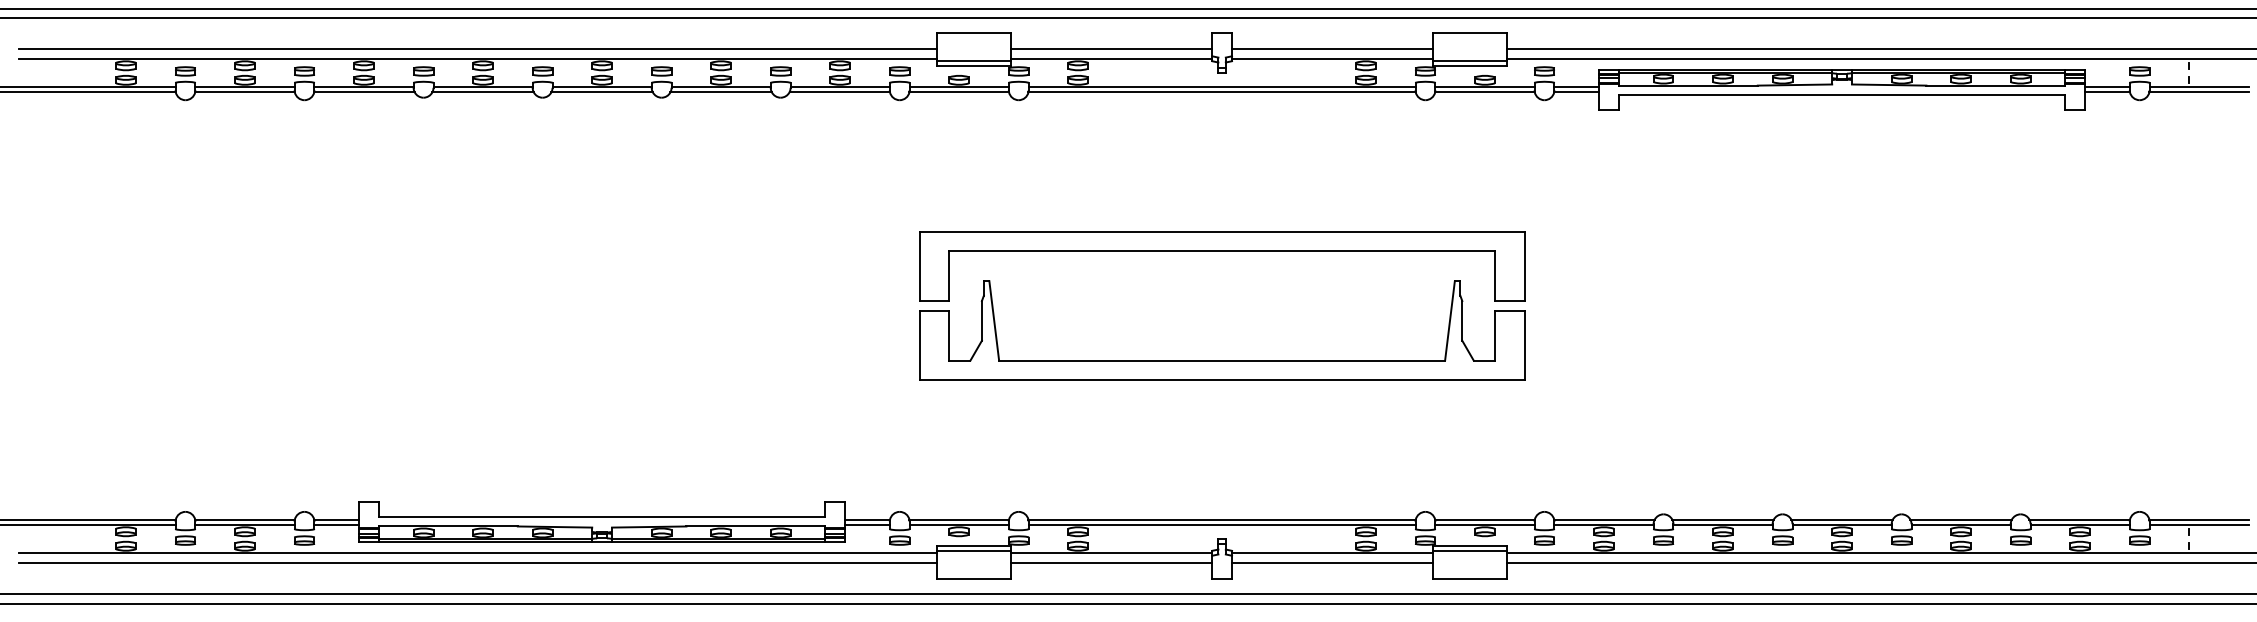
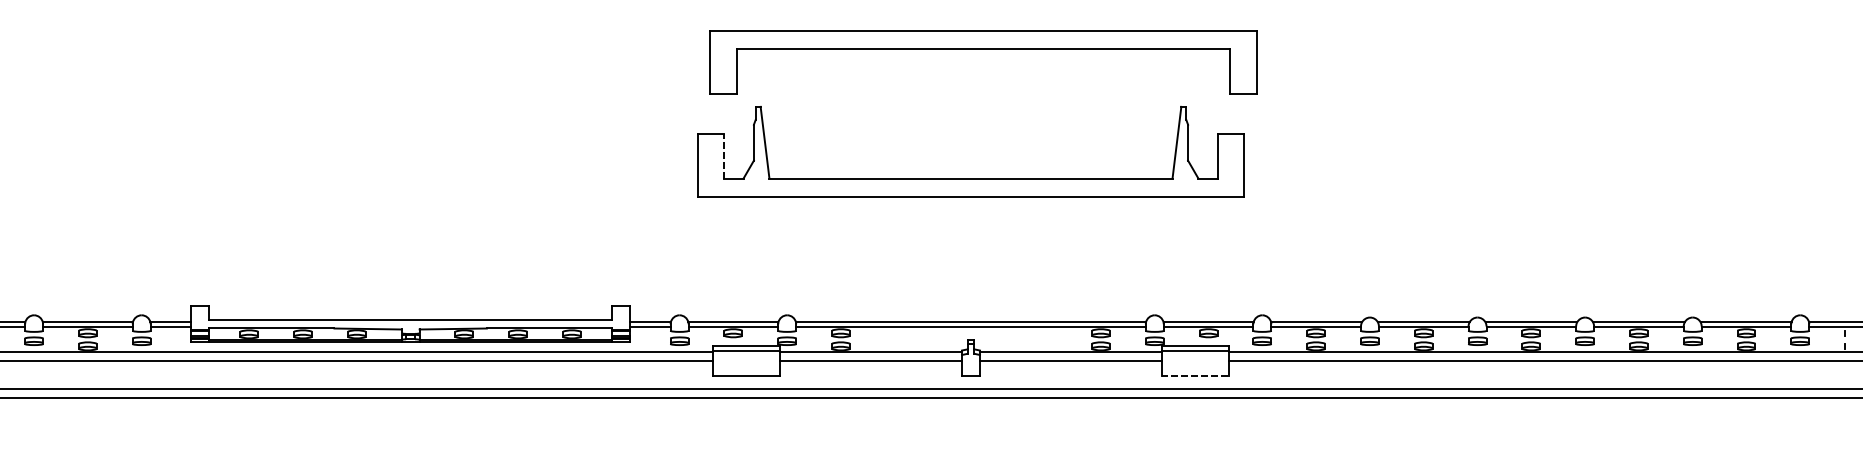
part: (1222, 251) -> (984, 49), moved
line: (949, 335) -> (724, 155), solid -> dashed
line: (1470, 578) -> (1195, 375), solid -> dashed

